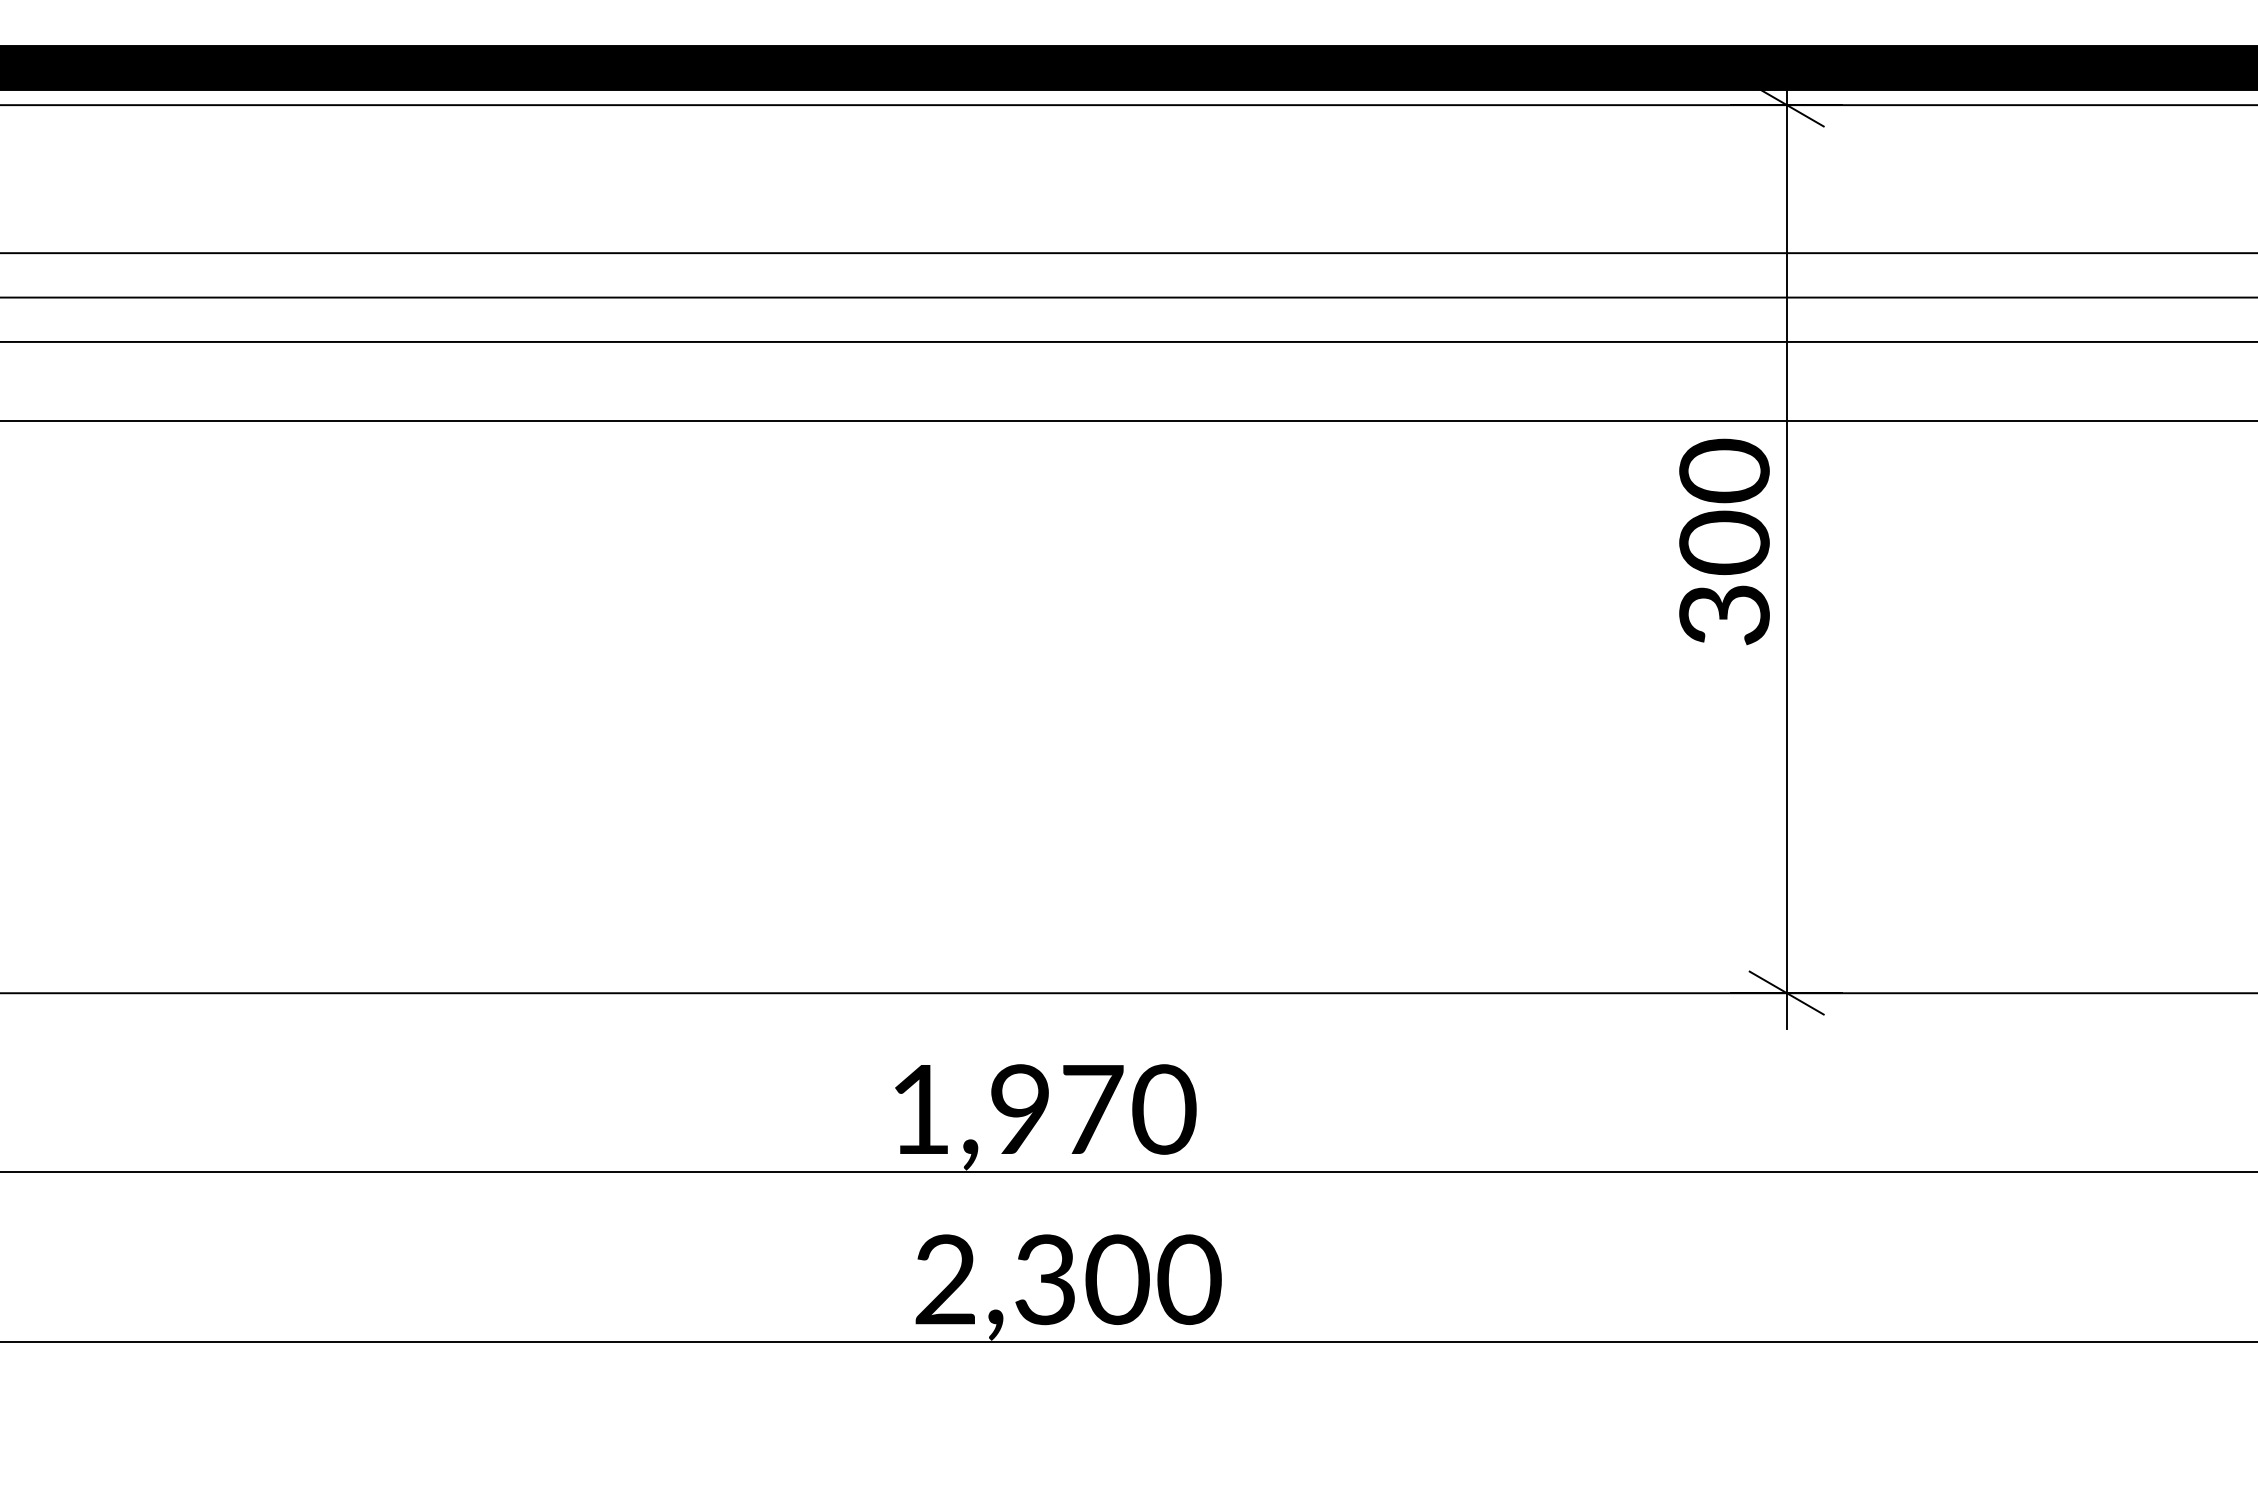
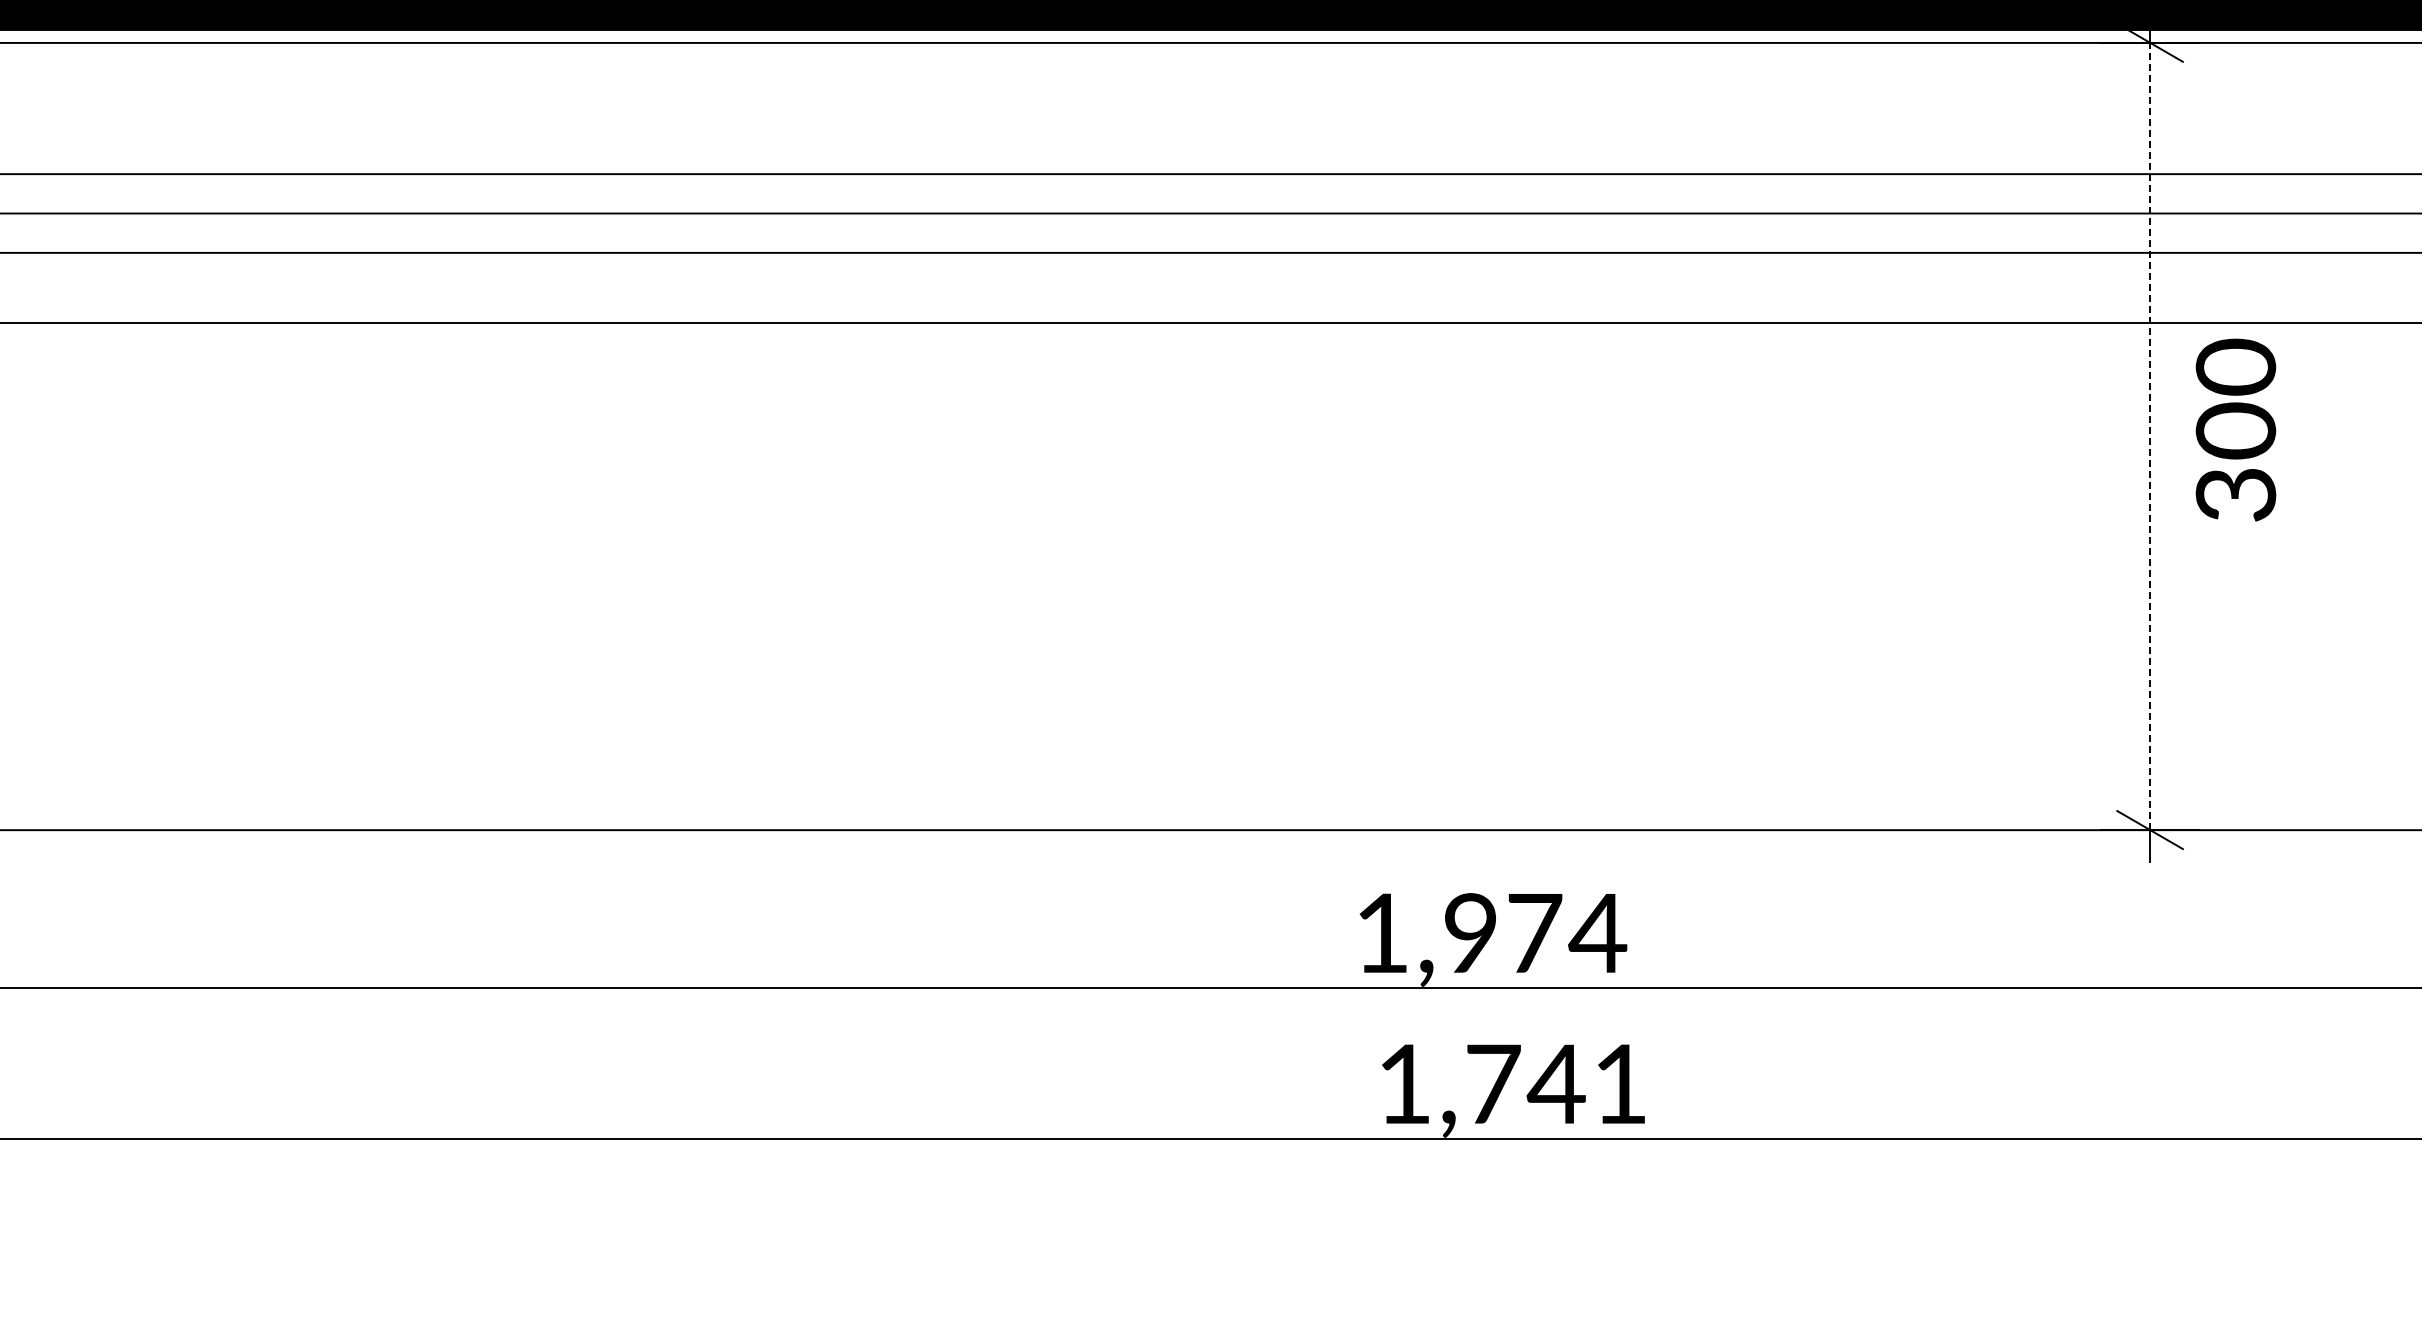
text: (1723, 541) -> (2235, 429), moved
line: (1787, 549) -> (2150, 436), solid -> dashed
text: (1163, 1109) -> (1597, 933), 1,970 -> 1,974
text: (1068, 1280) -> (1513, 1084), 2,300 -> 1,741

